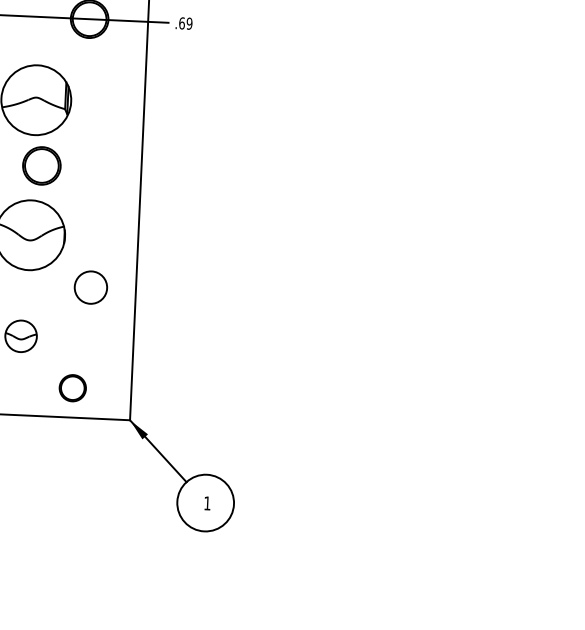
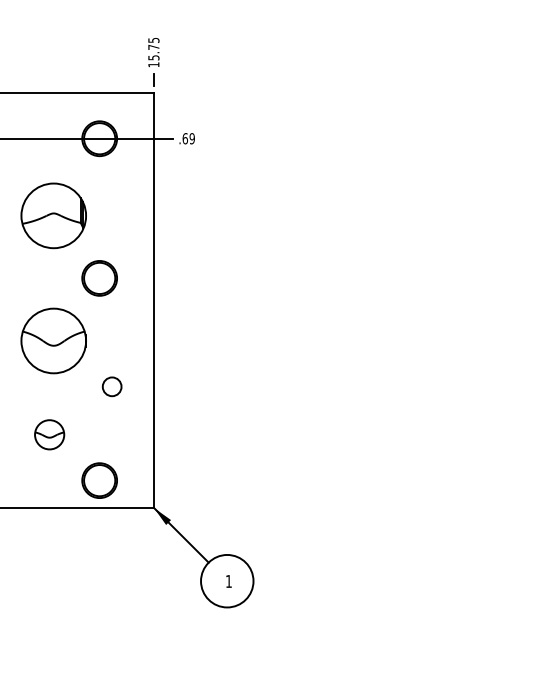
part: (41, 166) -> (99, 278), moved
circle: (90, 287) -> (111, 386), size x0.62
part: (72, 388) -> (99, 480), size x1.43

